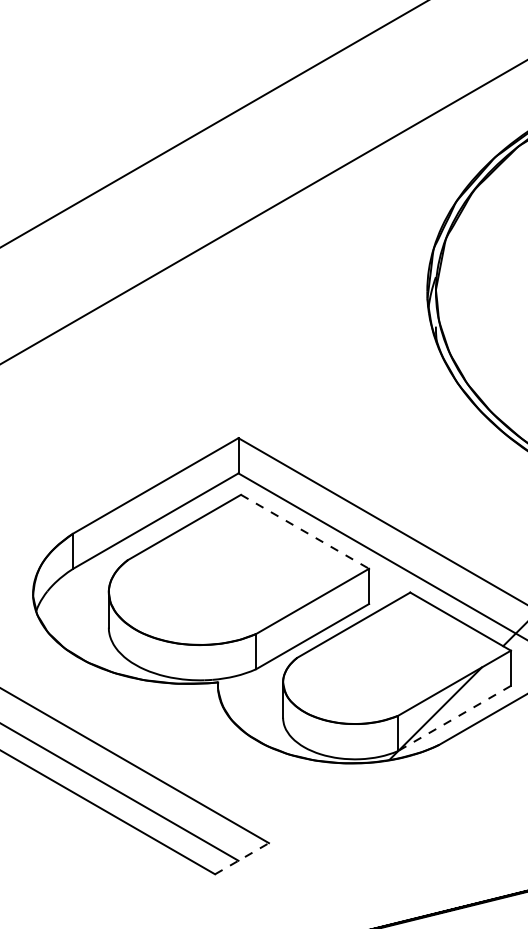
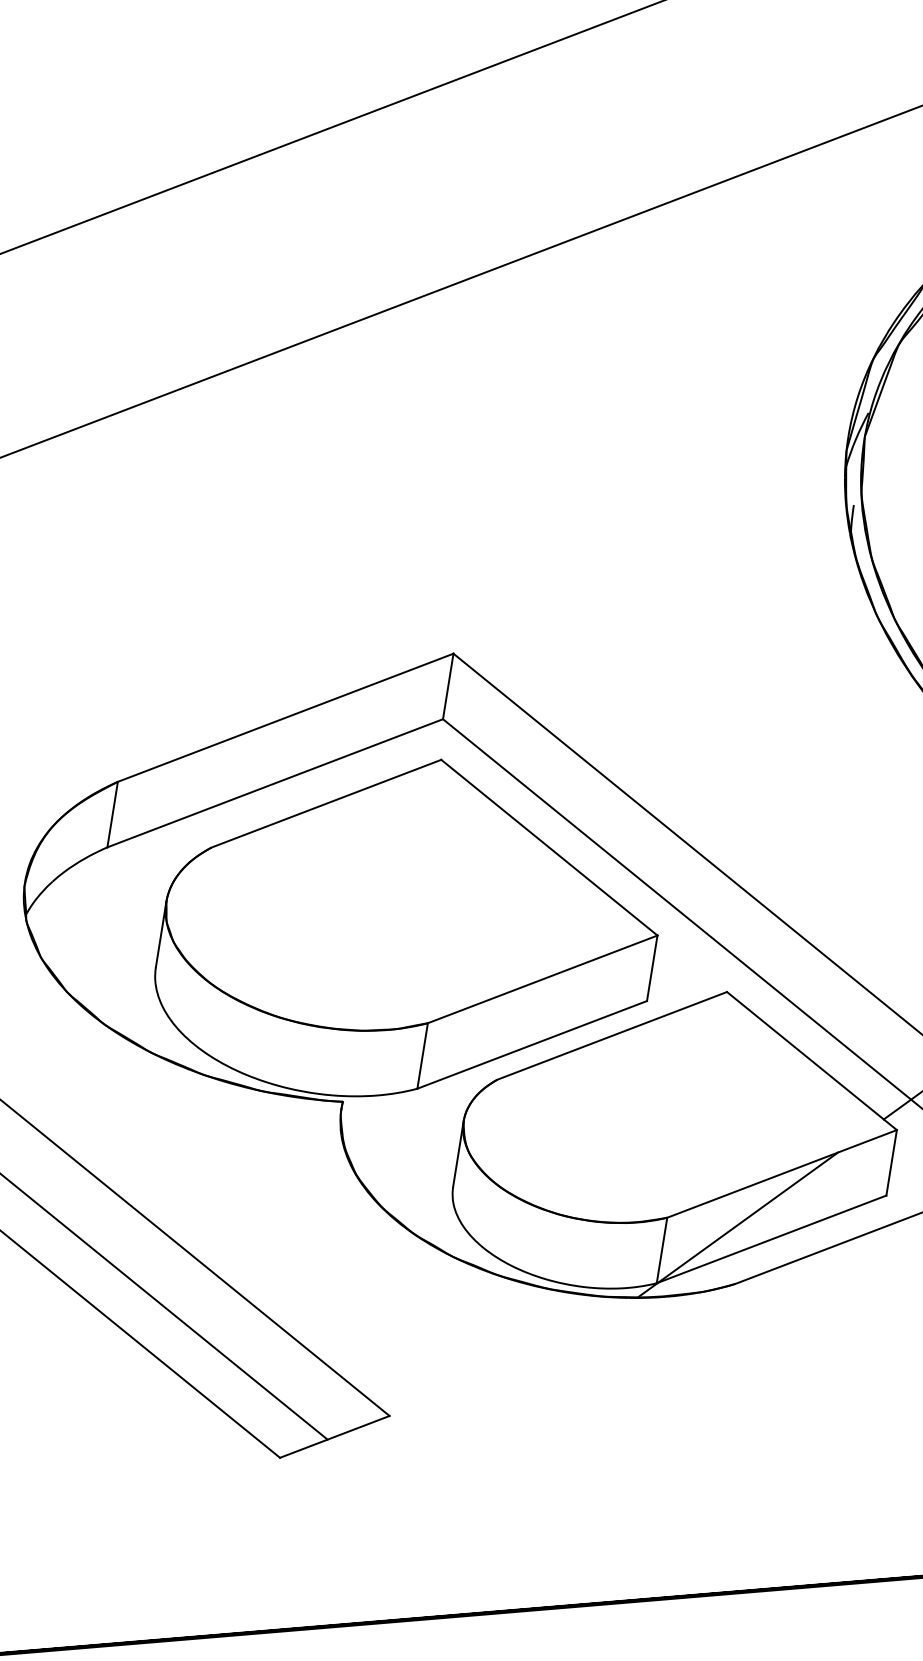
line: (305, 531) -> (550, 847), dashed -> solid
line: (454, 718) -> (771, 1239), dashed -> solid
line: (242, 858) -> (335, 1436), dashed -> solid

